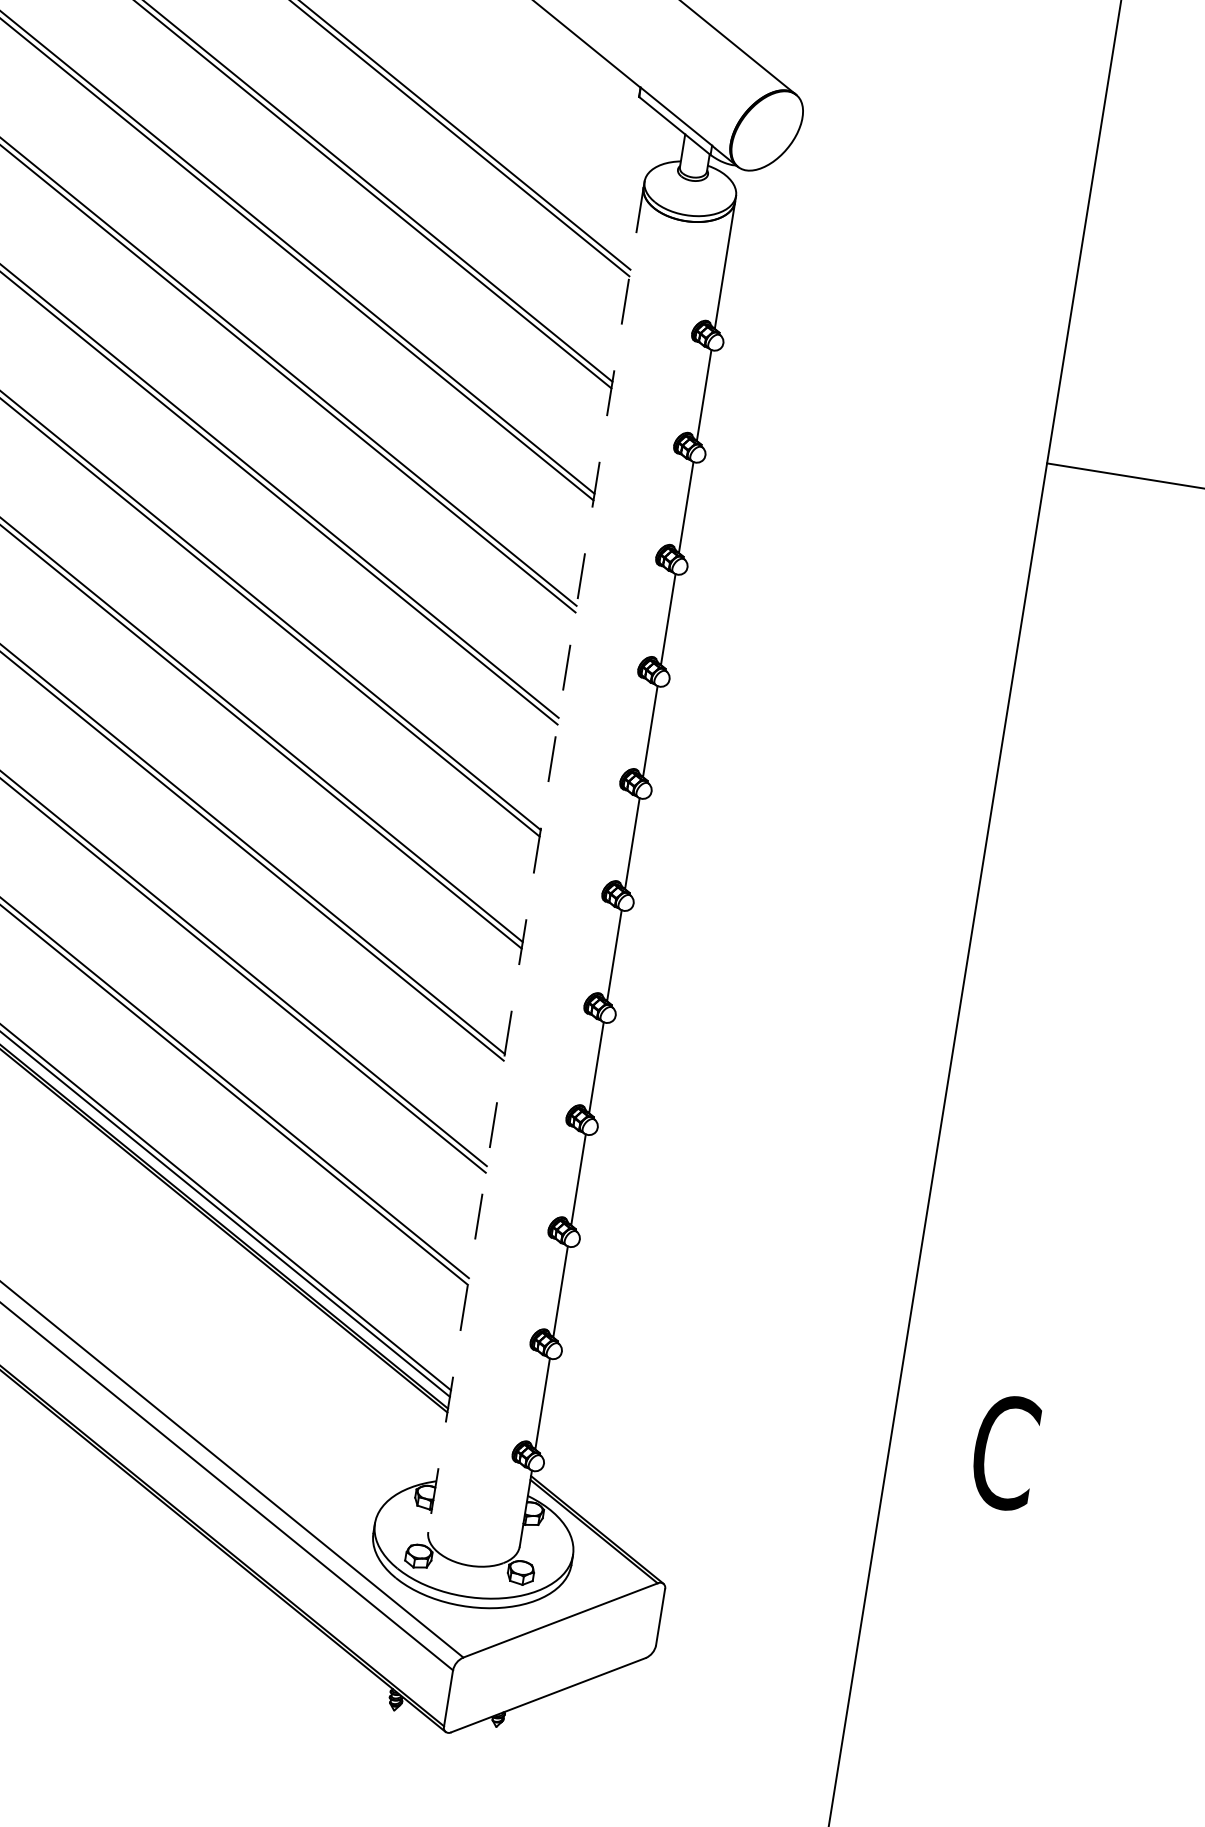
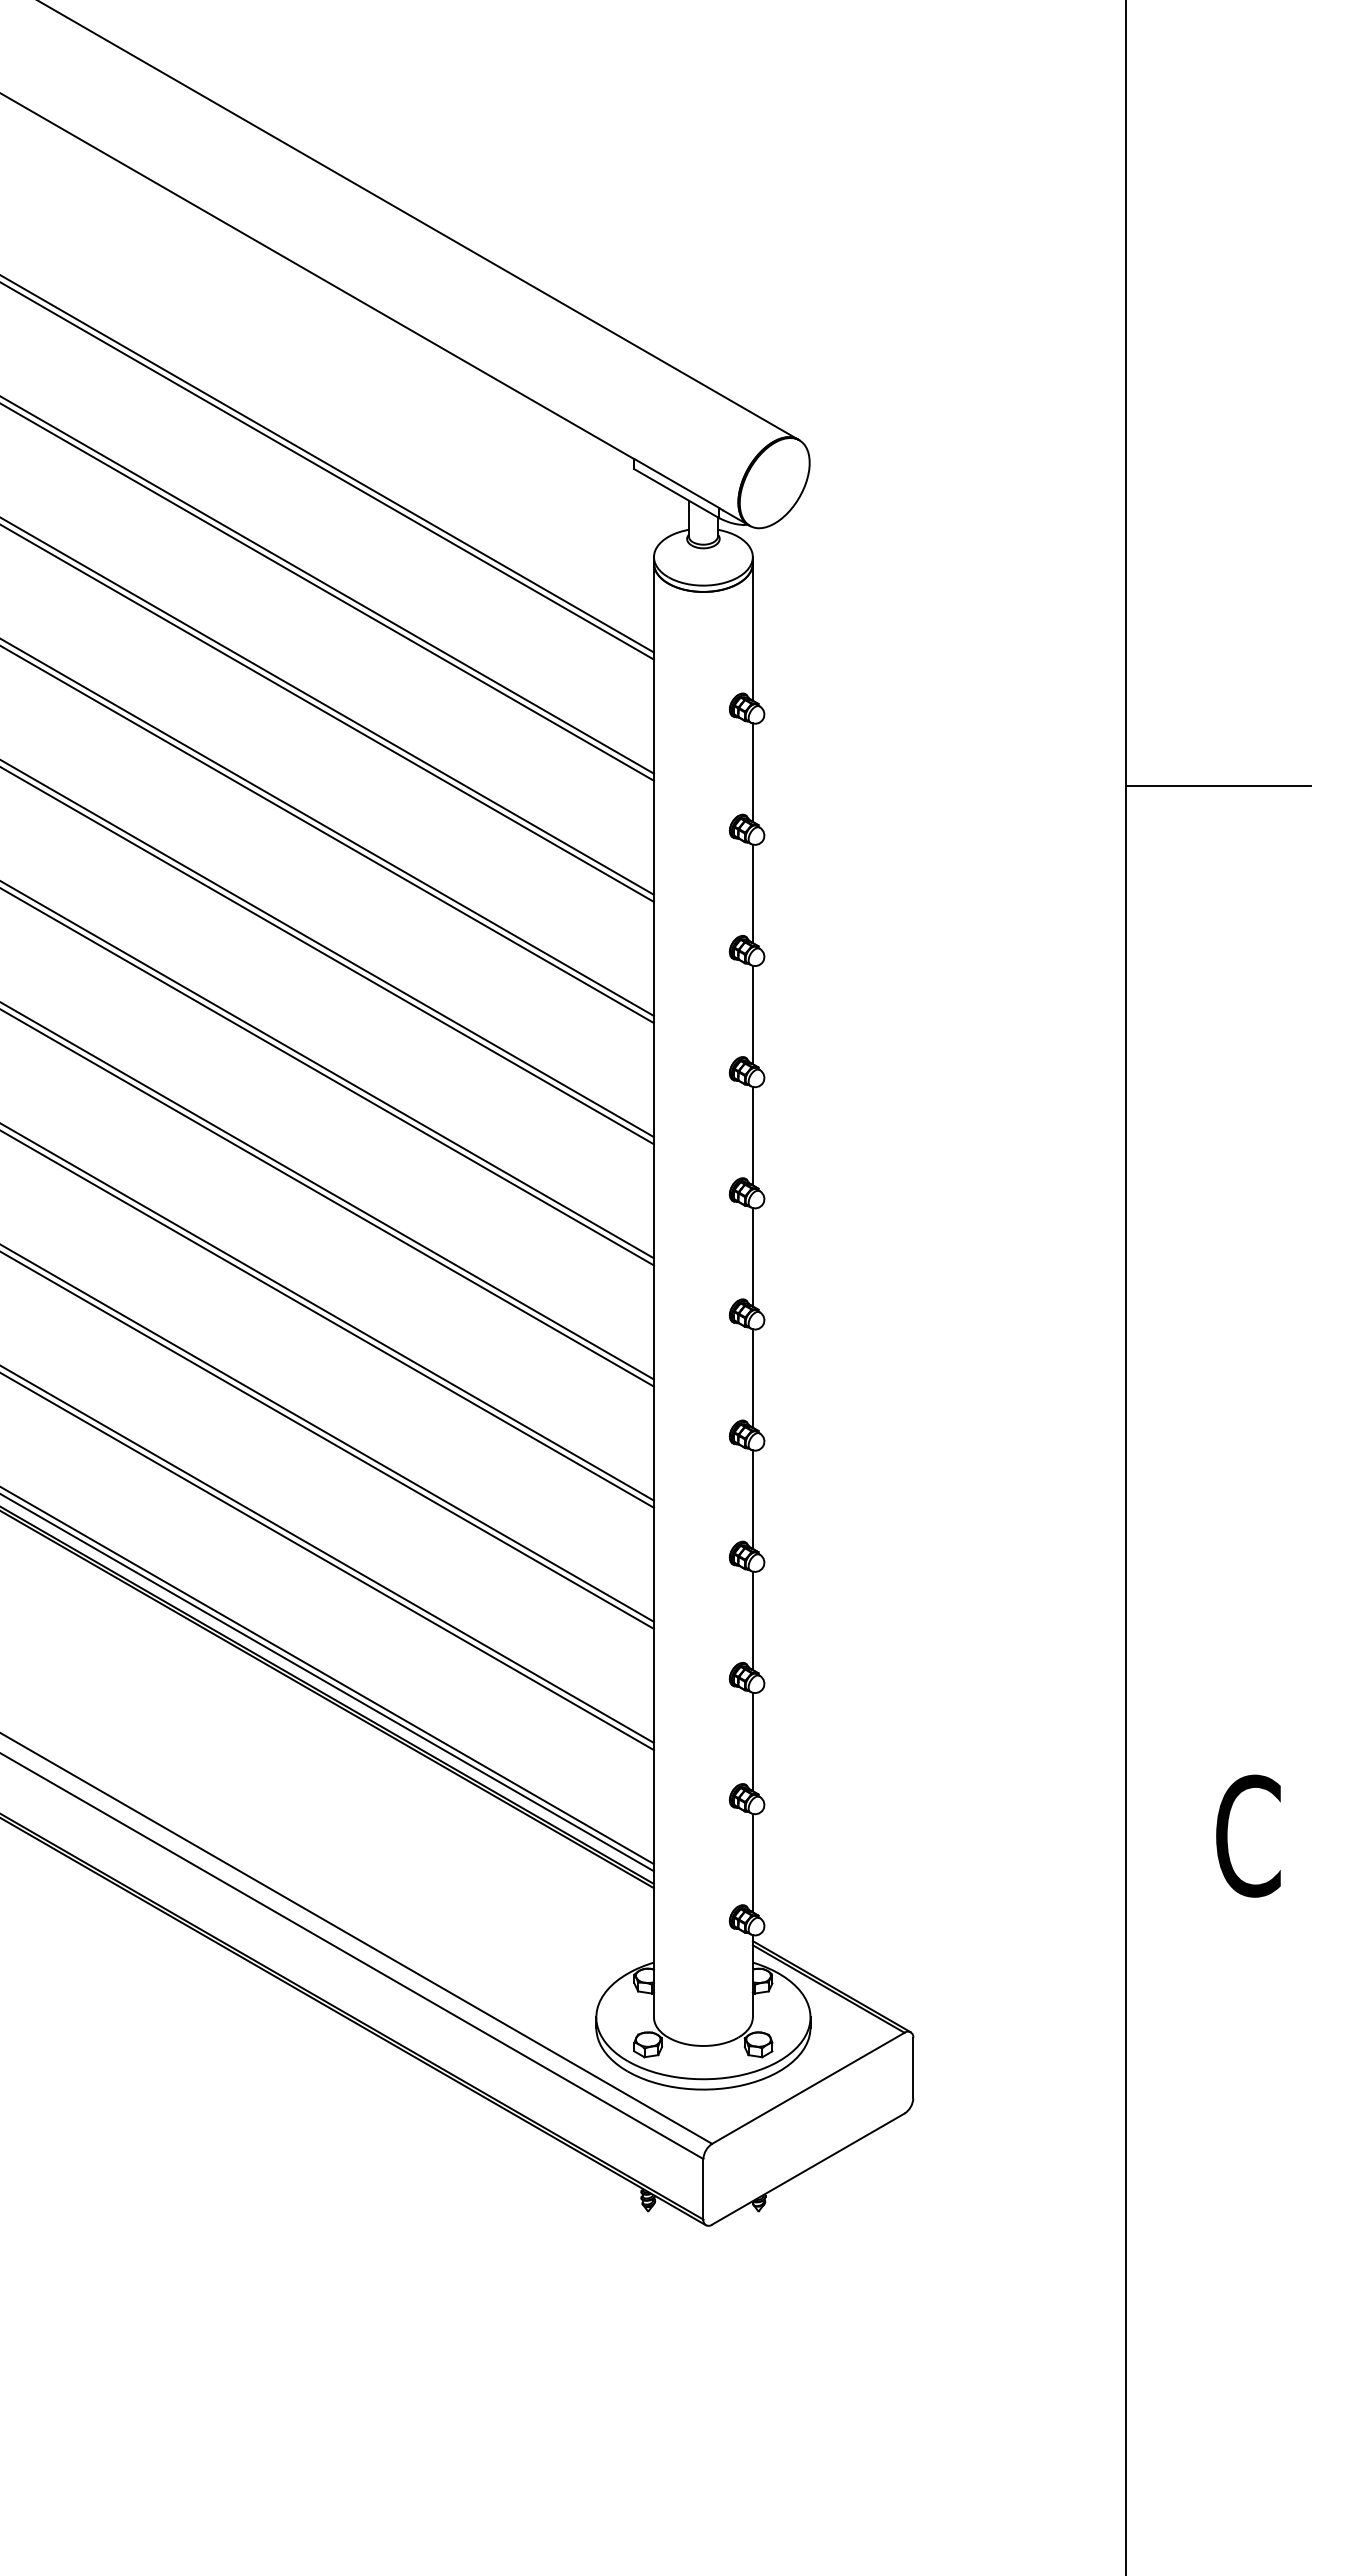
line: (535, 859) -> (653, 1290), dashed -> solid

